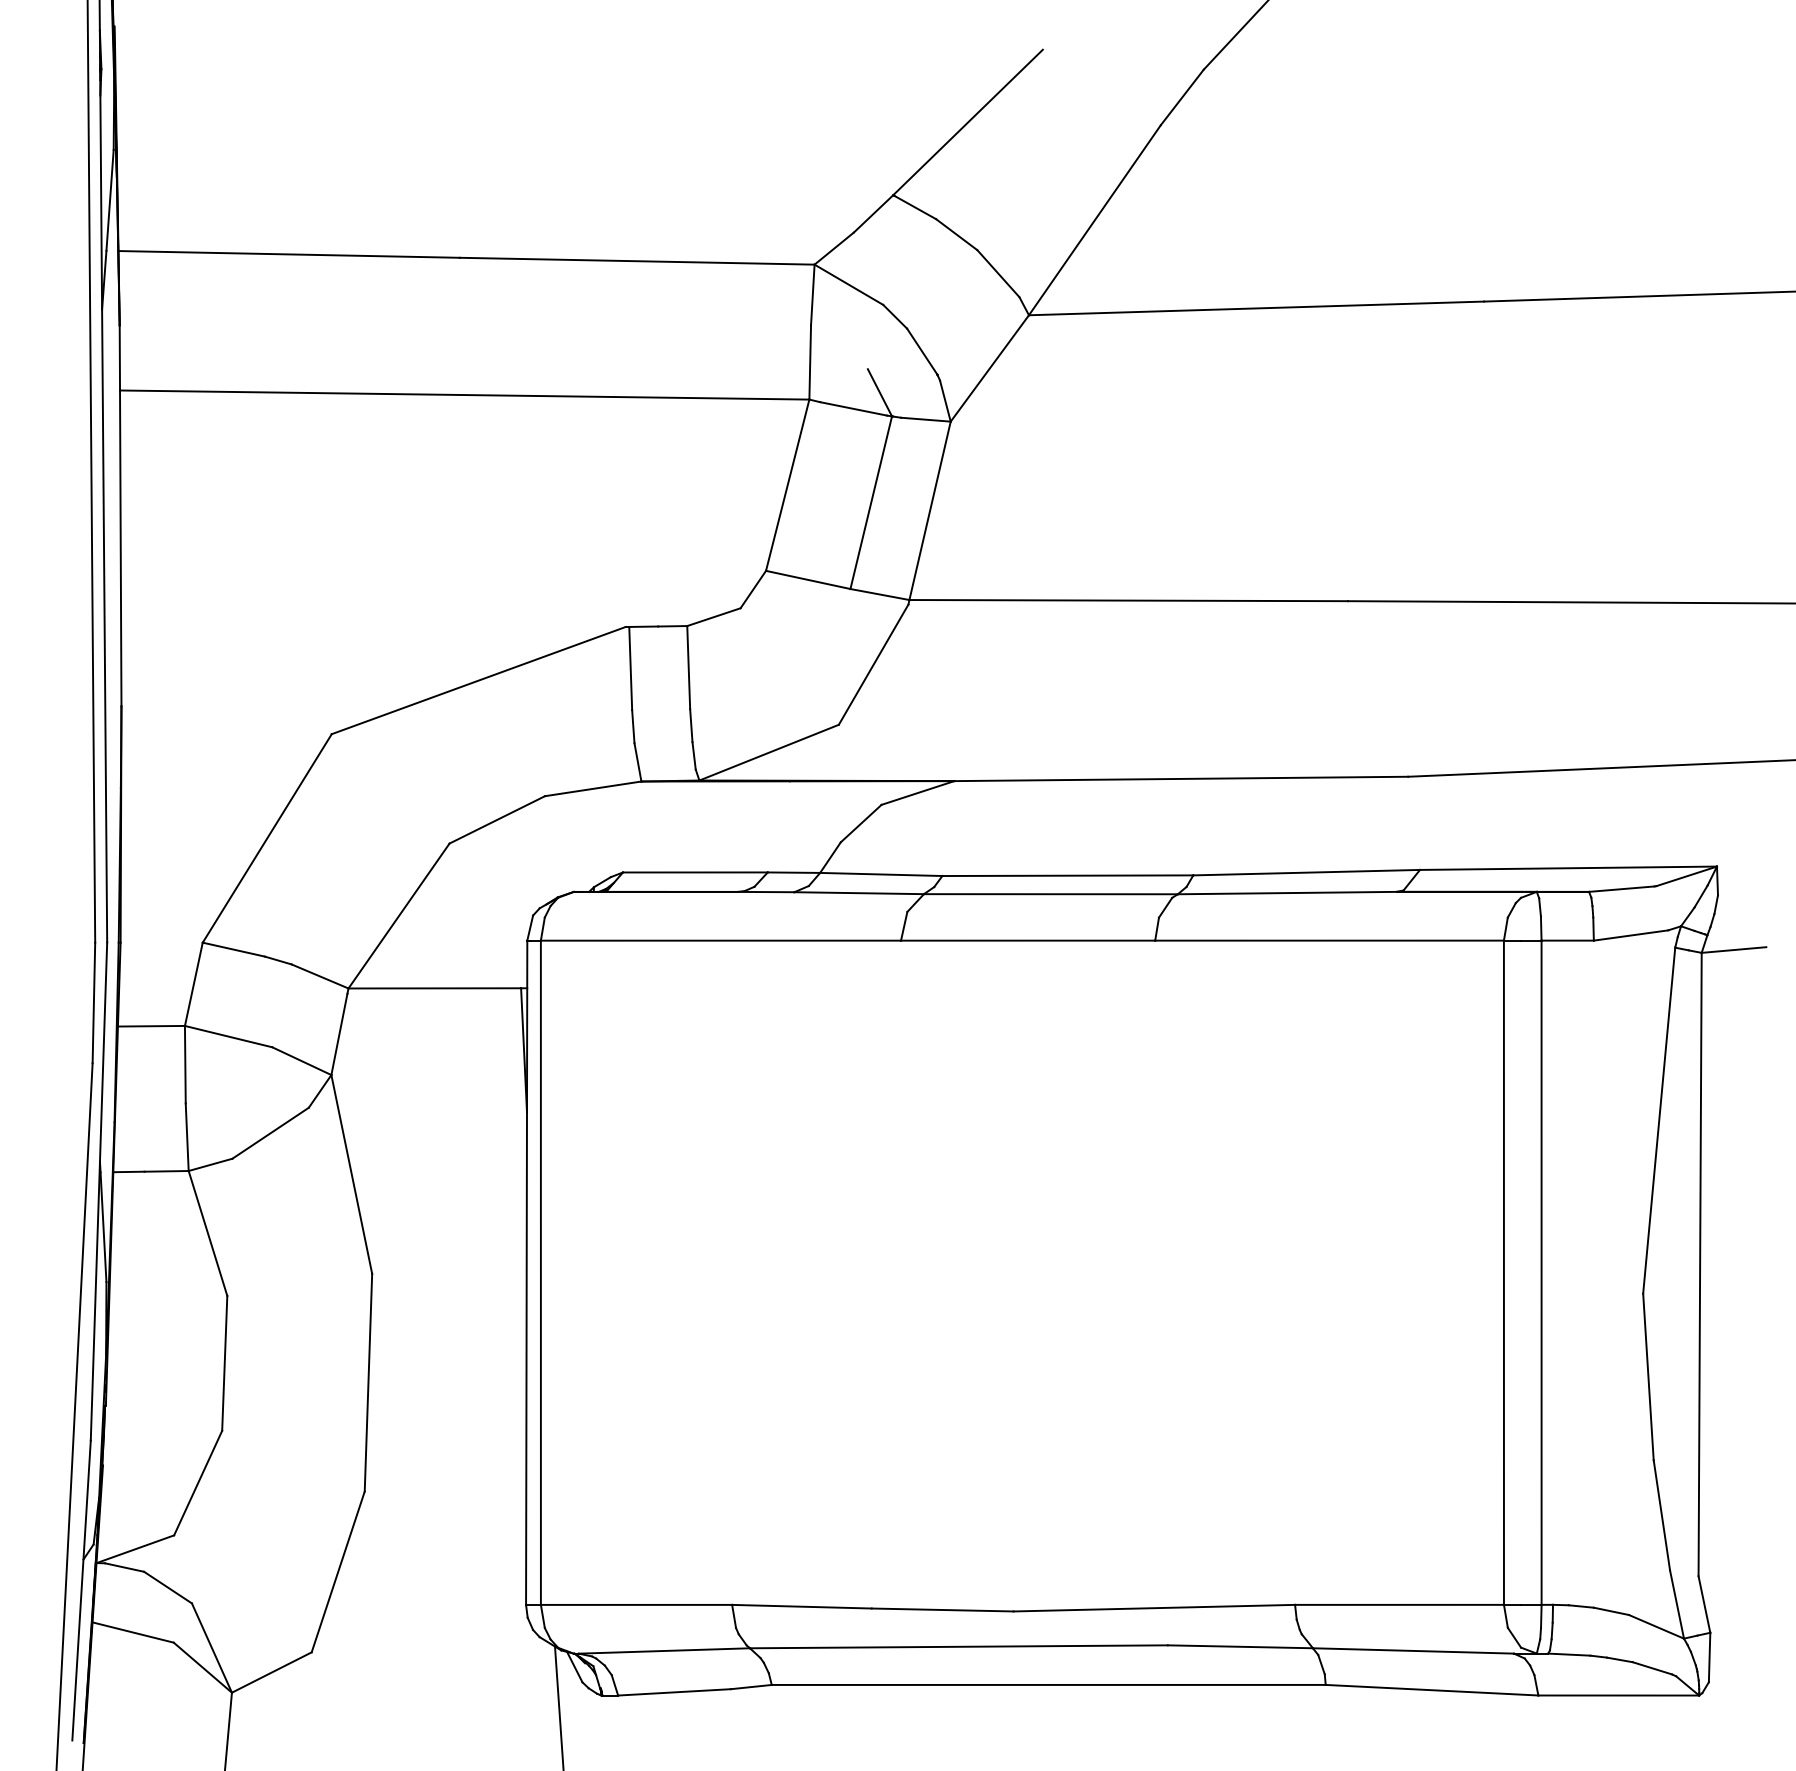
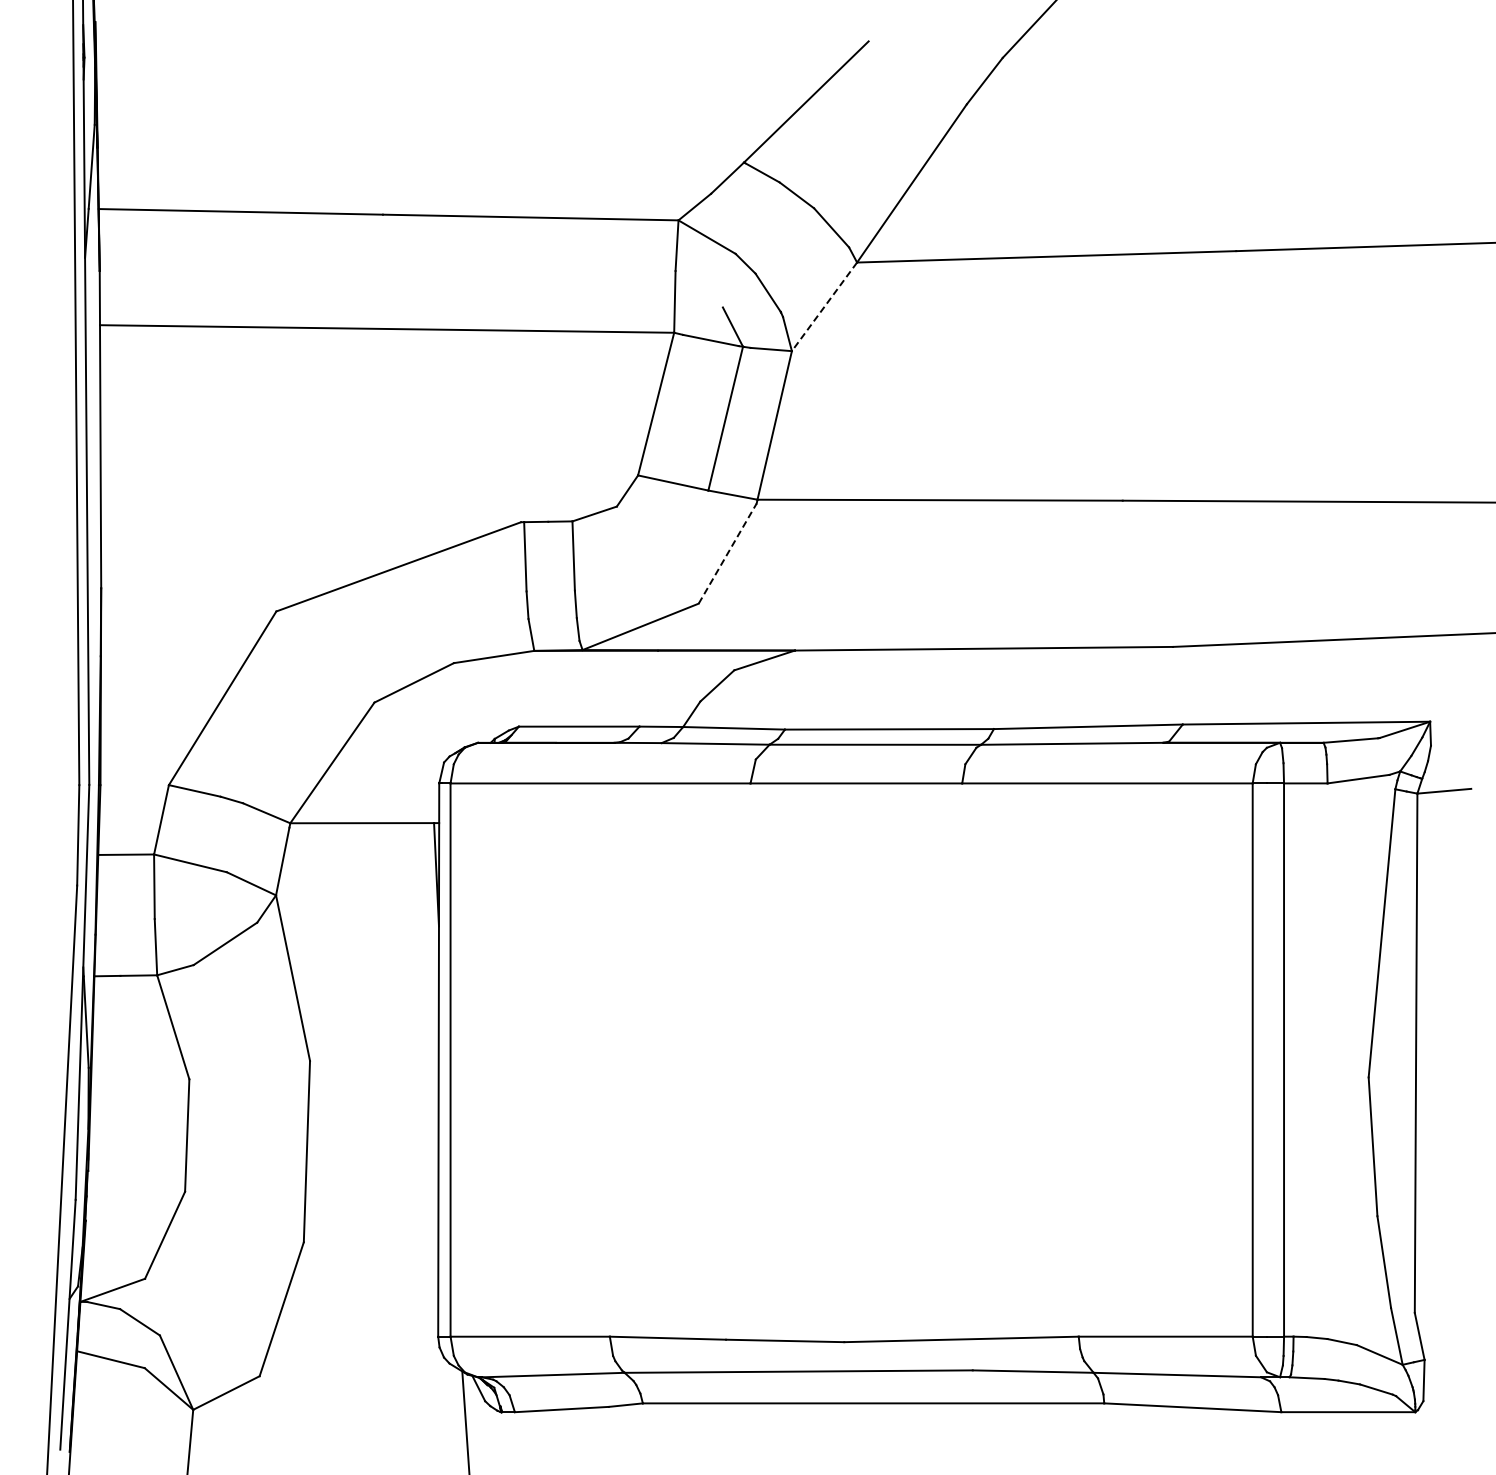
line: (989, 368) -> (824, 306), solid -> dashed
line: (873, 664) -> (727, 553), solid -> dashed

